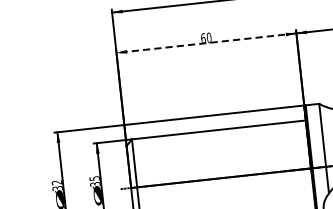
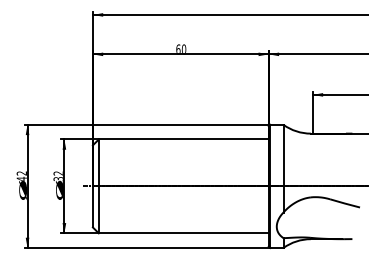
line: (206, 43) -> (180, 54), dashed -> solid
text: (93, 178) -> (57, 173), 35 -> 32
text: (57, 187) -> (21, 178), 32 -> 42

